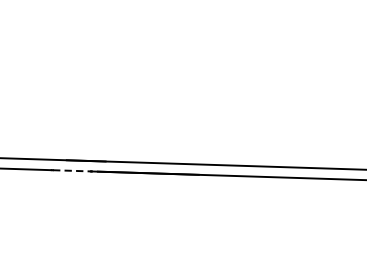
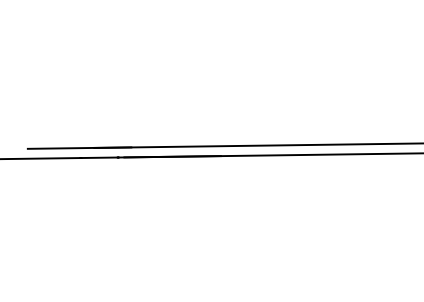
line: (72, 170) -> (100, 157), dashed -> solid

